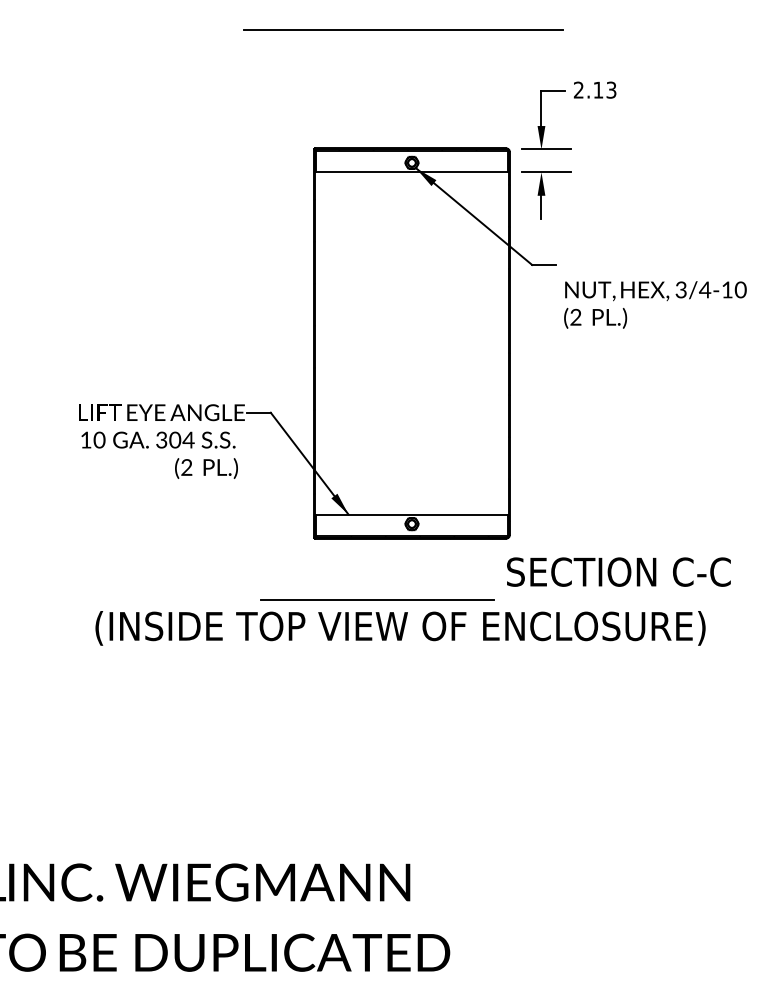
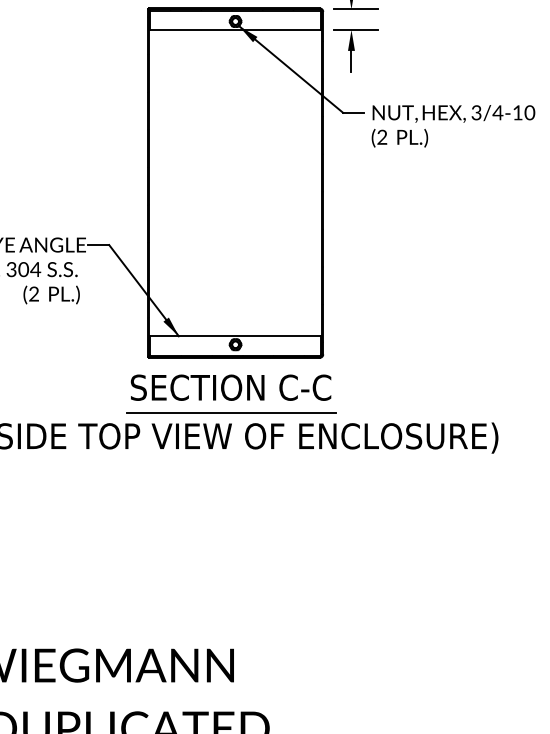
text: (655, 304) -> (453, 125), moved
text: (618, 571) -> (230, 387), moved
line: (377, 599) -> (231, 412), moved

